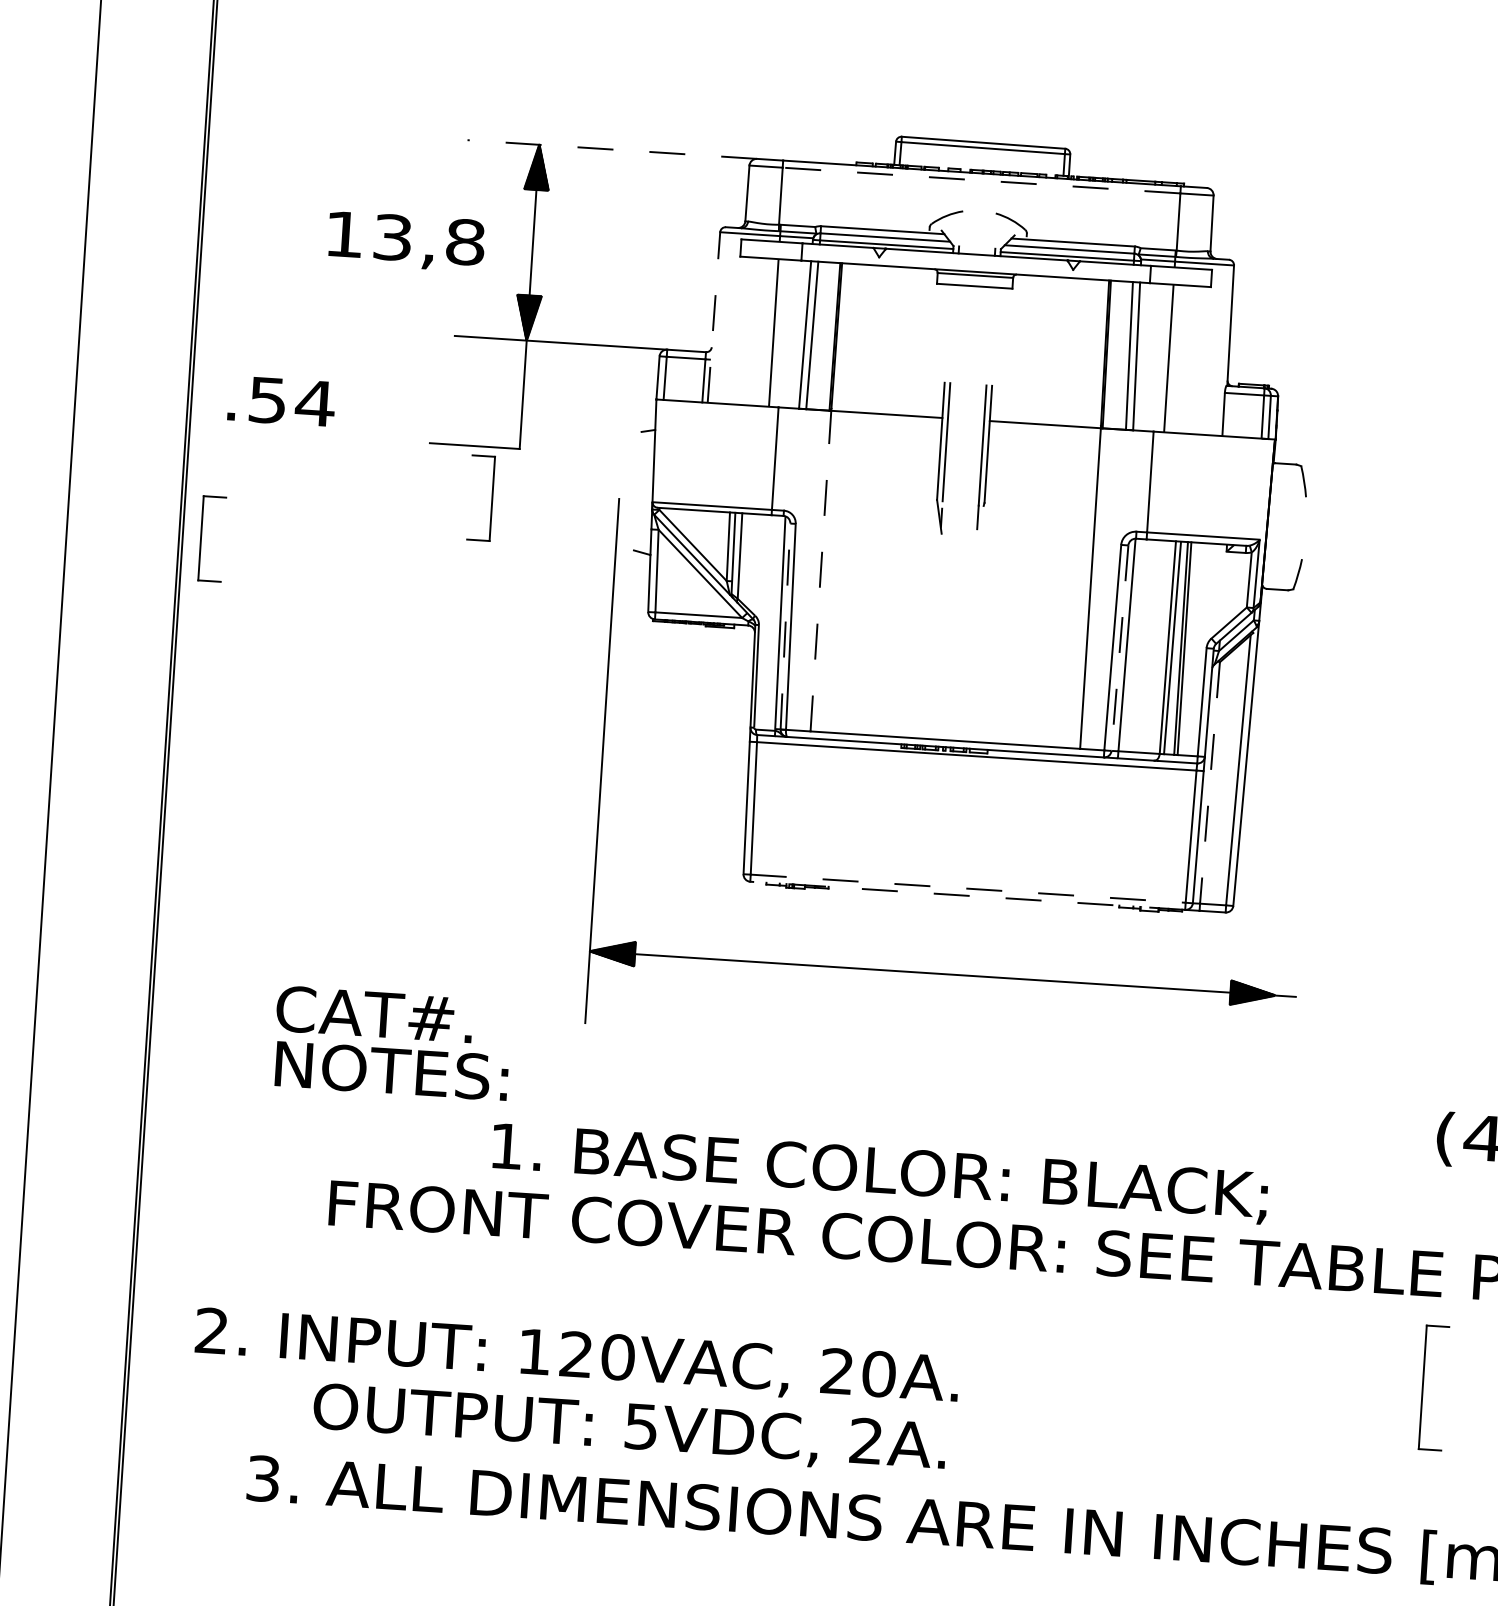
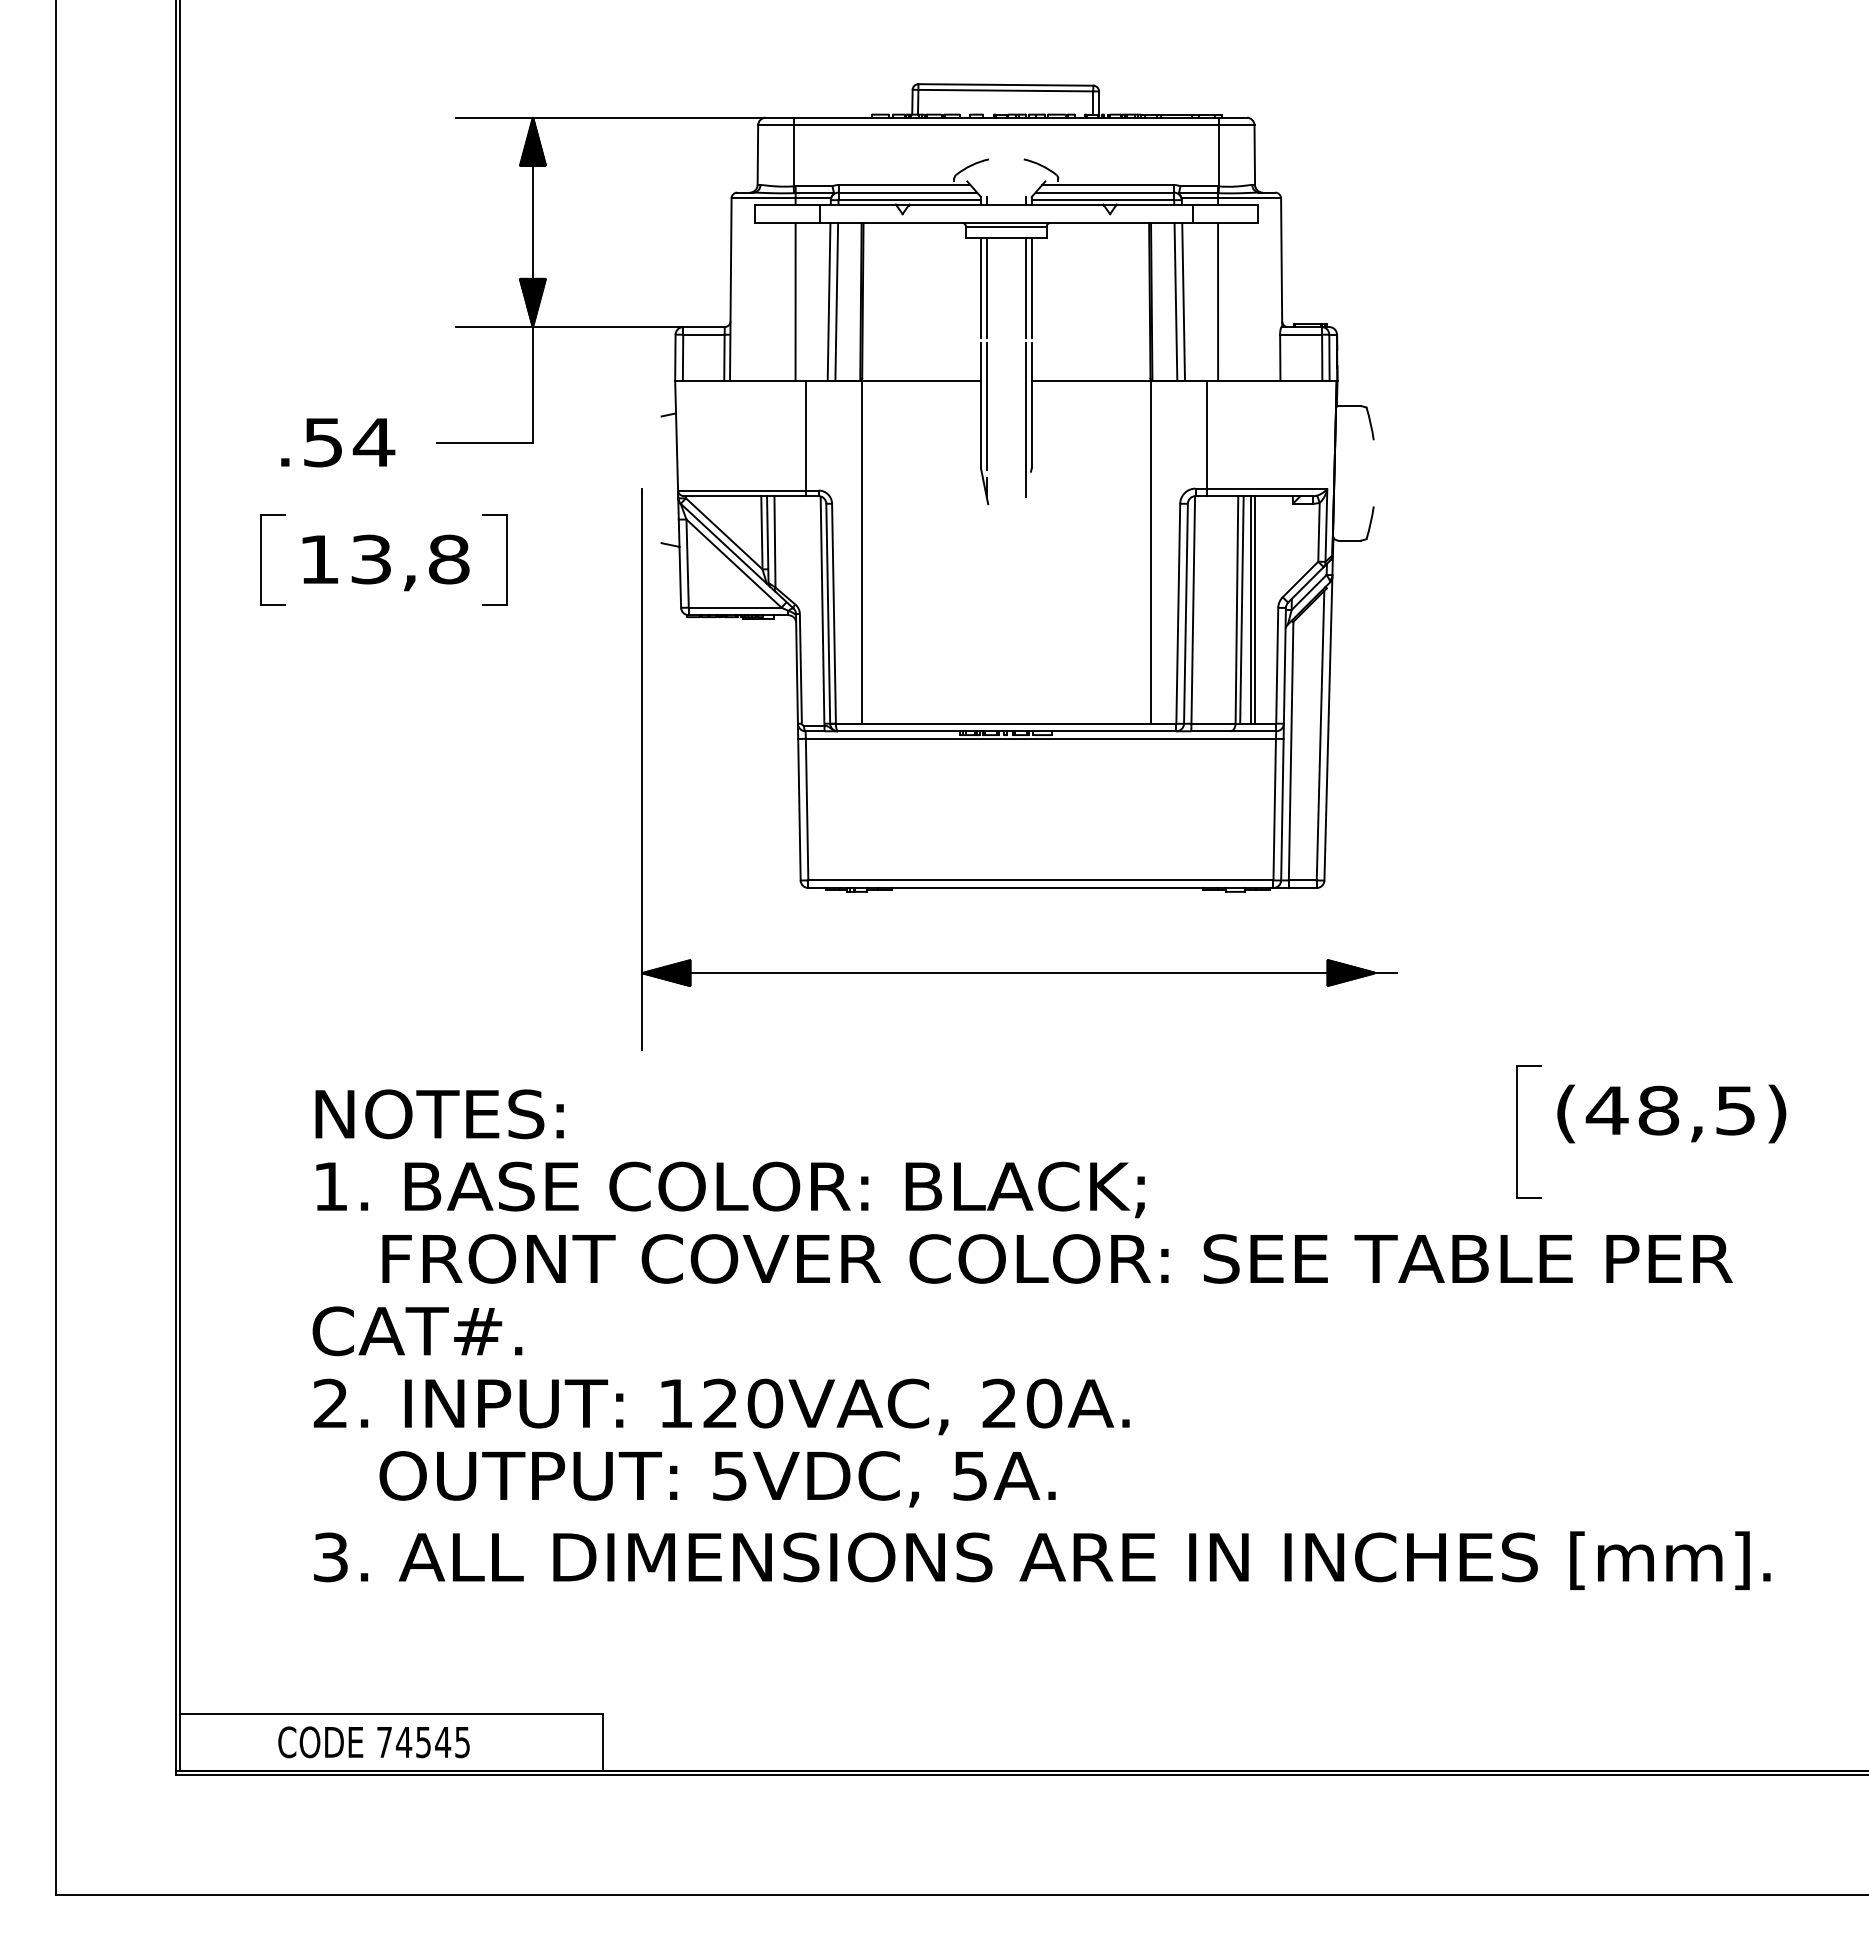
line: (611, 149) -> (610, 117), dashed -> solid
line: (981, 180) -> (1006, 125), dashed -> solid
text: (405, 241) -> (385, 562), moved
line: (713, 317) -> (730, 289), dashed -> solid
line: (948, 331) -> (981, 288), added
line: (954, 332) -> (987, 288), added
line: (989, 334) -> (1025, 288), added
line: (995, 334) -> (1031, 288), added
text: (281, 401) -> (338, 442), moved
part: (491, 498) -> (506, 559), moved
part: (201, 537) -> (261, 559), moved
line: (821, 570) -> (862, 551), dashed -> solid
line: (785, 626) -> (828, 613), dashed -> solid
line: (1119, 648) -> (1185, 614), dashed -> solid
line: (1210, 783) -> (1291, 751), dashed -> solid
line: (967, 888) -> (1040, 880), dashed -> solid
line: (967, 896) -> (1040, 888), dashed -> solid
text: (374, 1014) -> (417, 1331), moved
text: (879, 1173) -> (730, 1189), moved
text: (576, 1357) -> (721, 1406), moved
part: (1422, 1386) -> (1517, 1131), moved
text: (865, 1440) -> (969, 1475), 2A. -> 5A.

